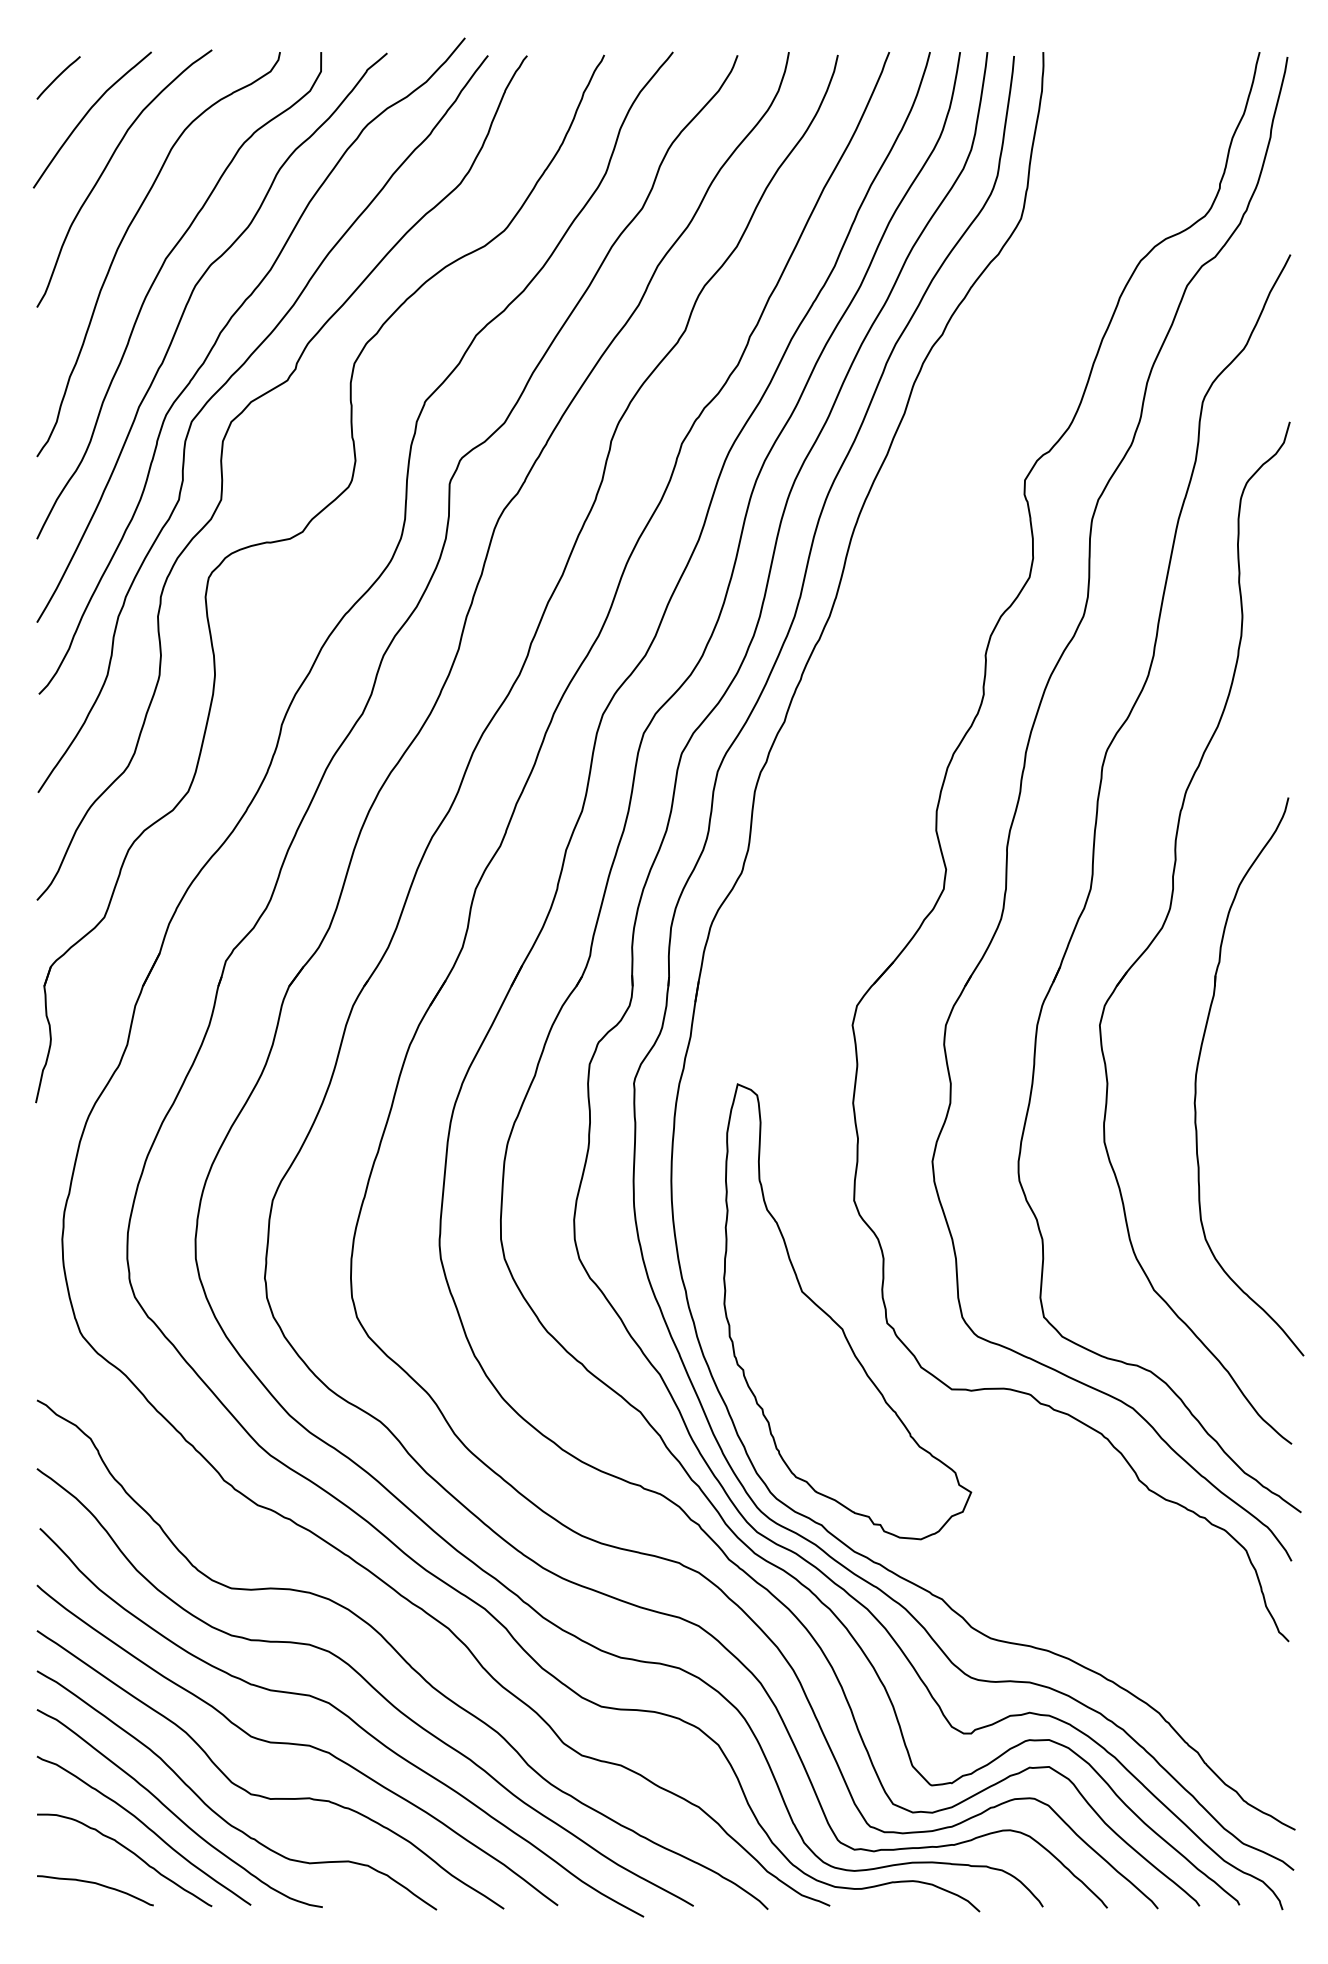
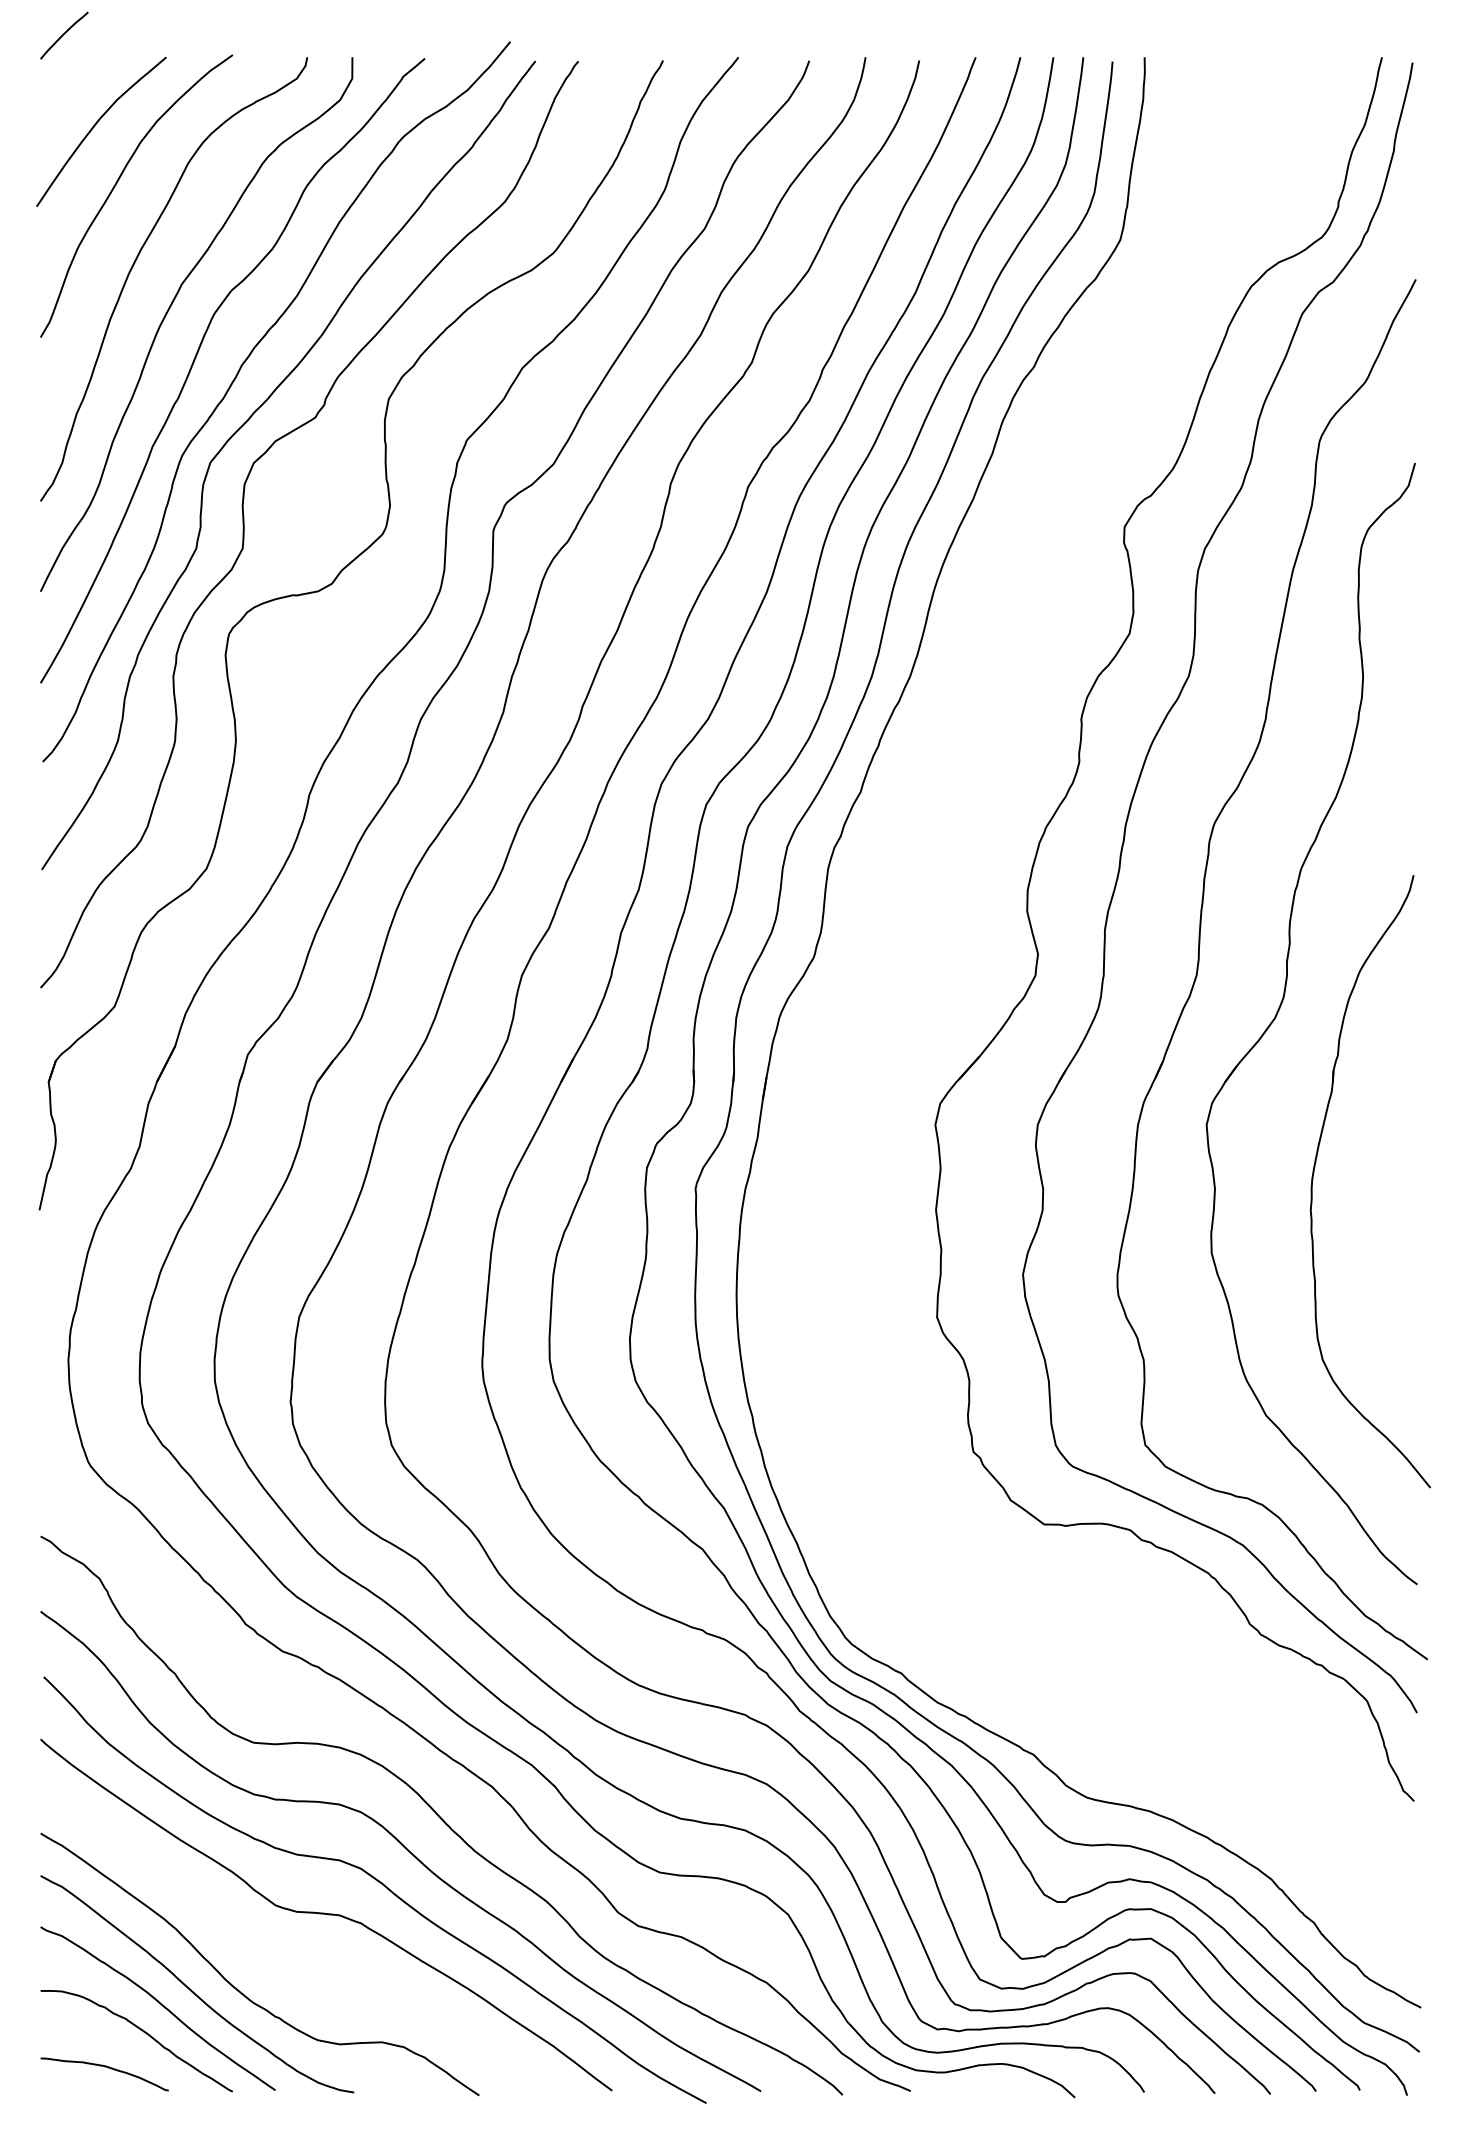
curve: (58, 76) -> (64, 34), moved
part: (836, 1321) -> (917, 1450), removed
curve: (261, 1795) -> (286, 1969), removed

